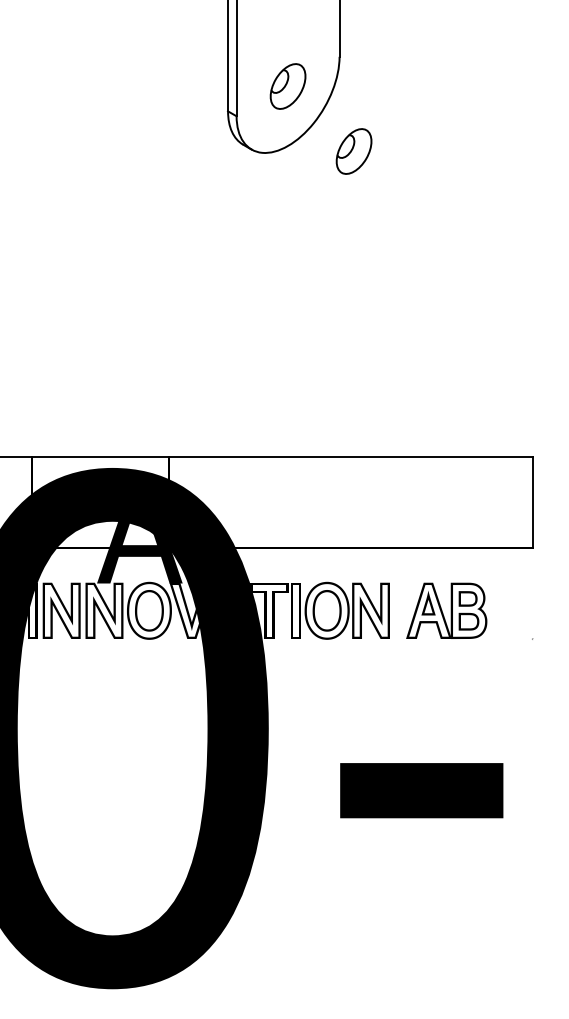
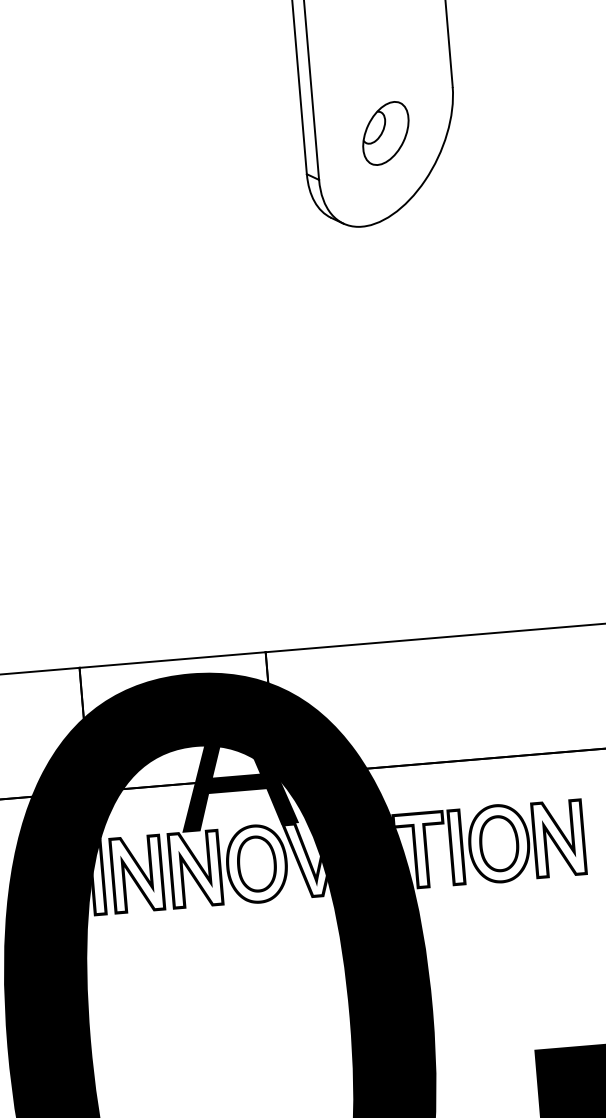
part: (353, 151) -> (482, 214), removed

